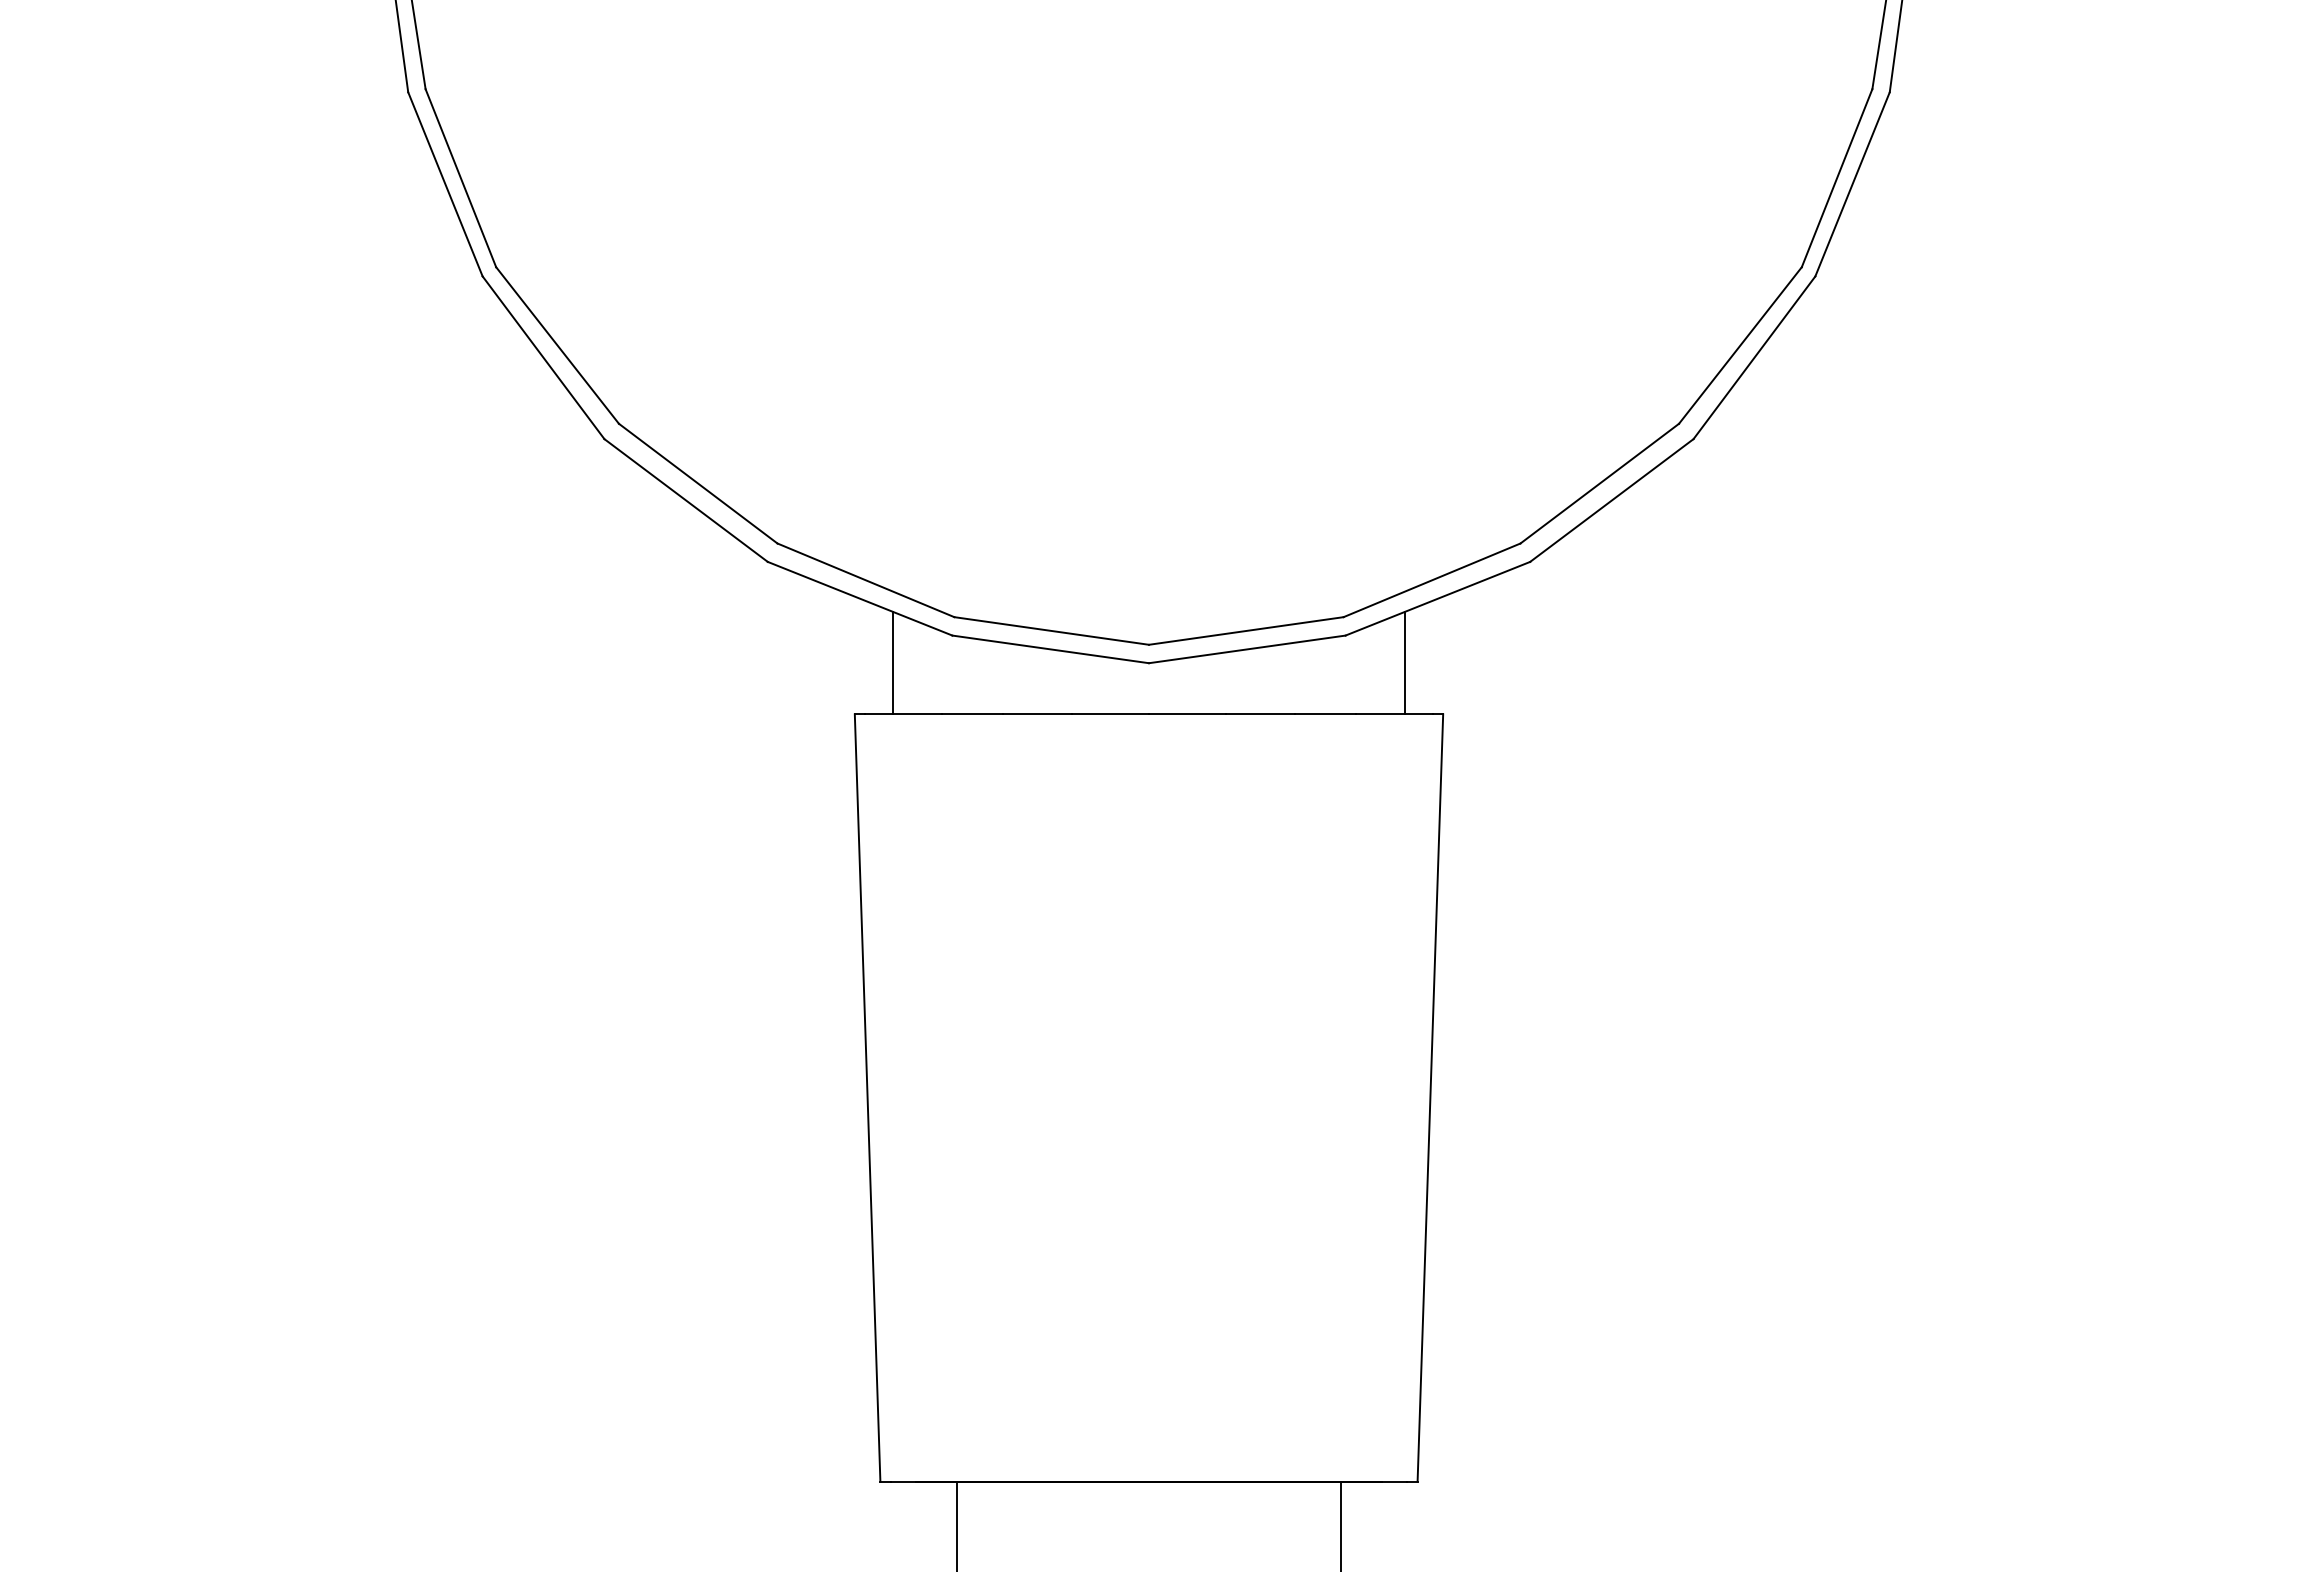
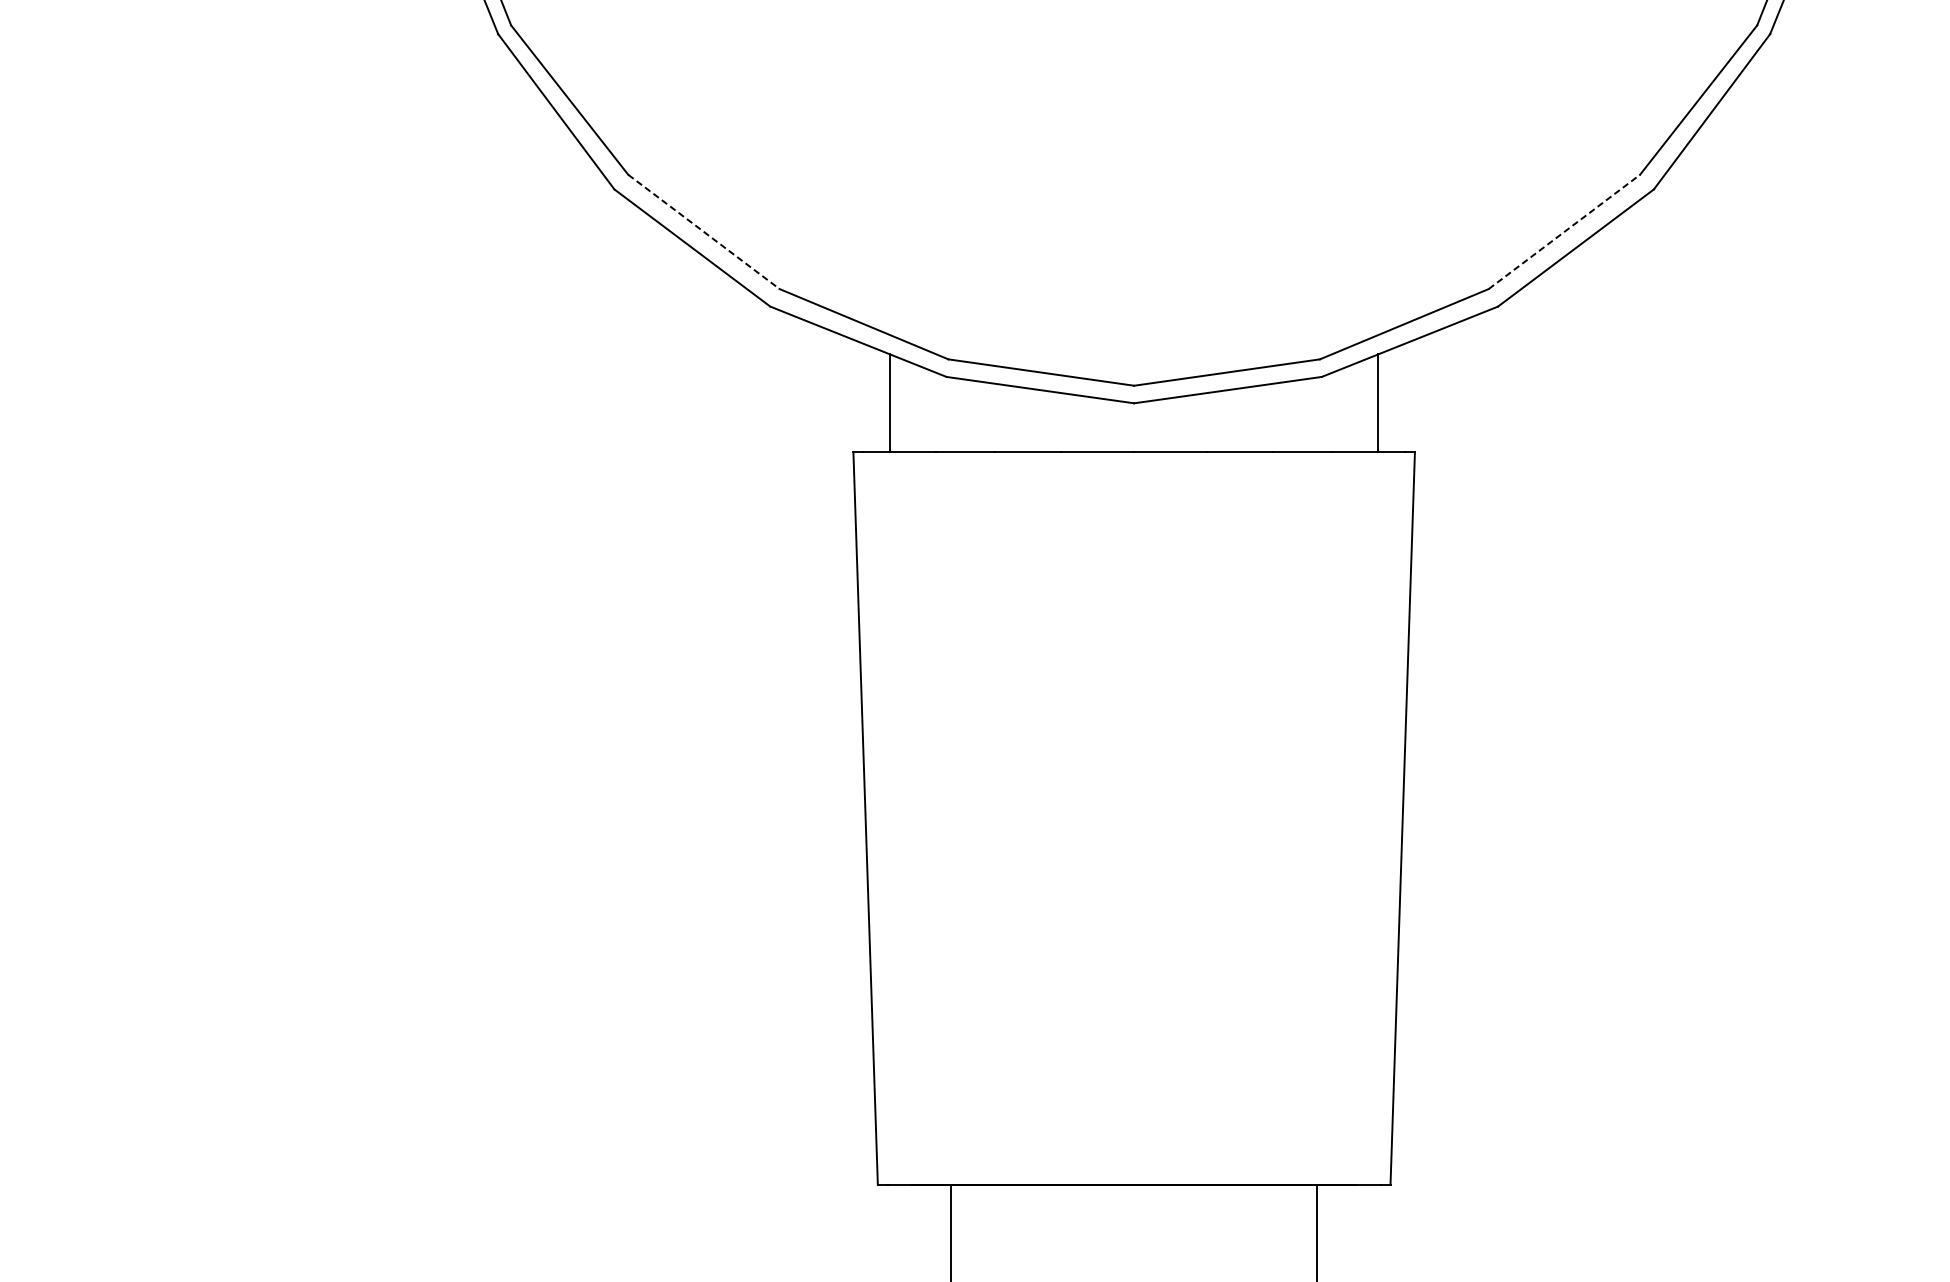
line: (698, 483) -> (704, 231), solid -> dashed
line: (1600, 483) -> (1565, 231), solid -> dashed

